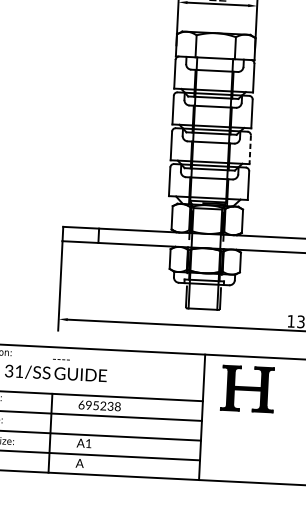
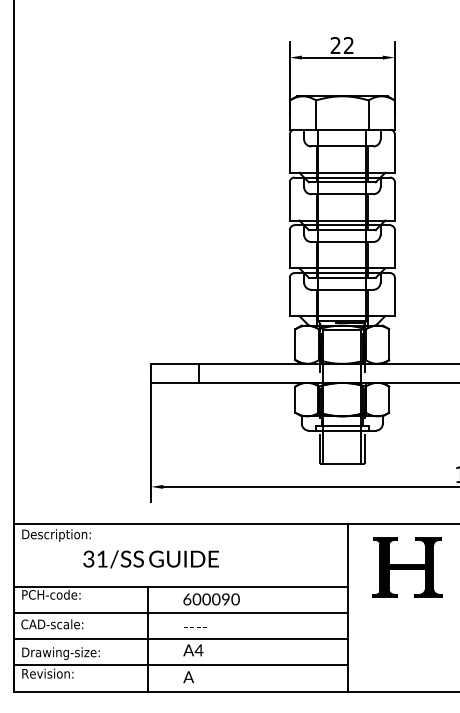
line: (249, 150) -> (394, 249), dashed -> solid
text: (61, 359) -> (195, 627), moved
text: (102, 406) -> (215, 599), 695238 -> 600090
text: (88, 443) -> (198, 650), A1 -> A4

